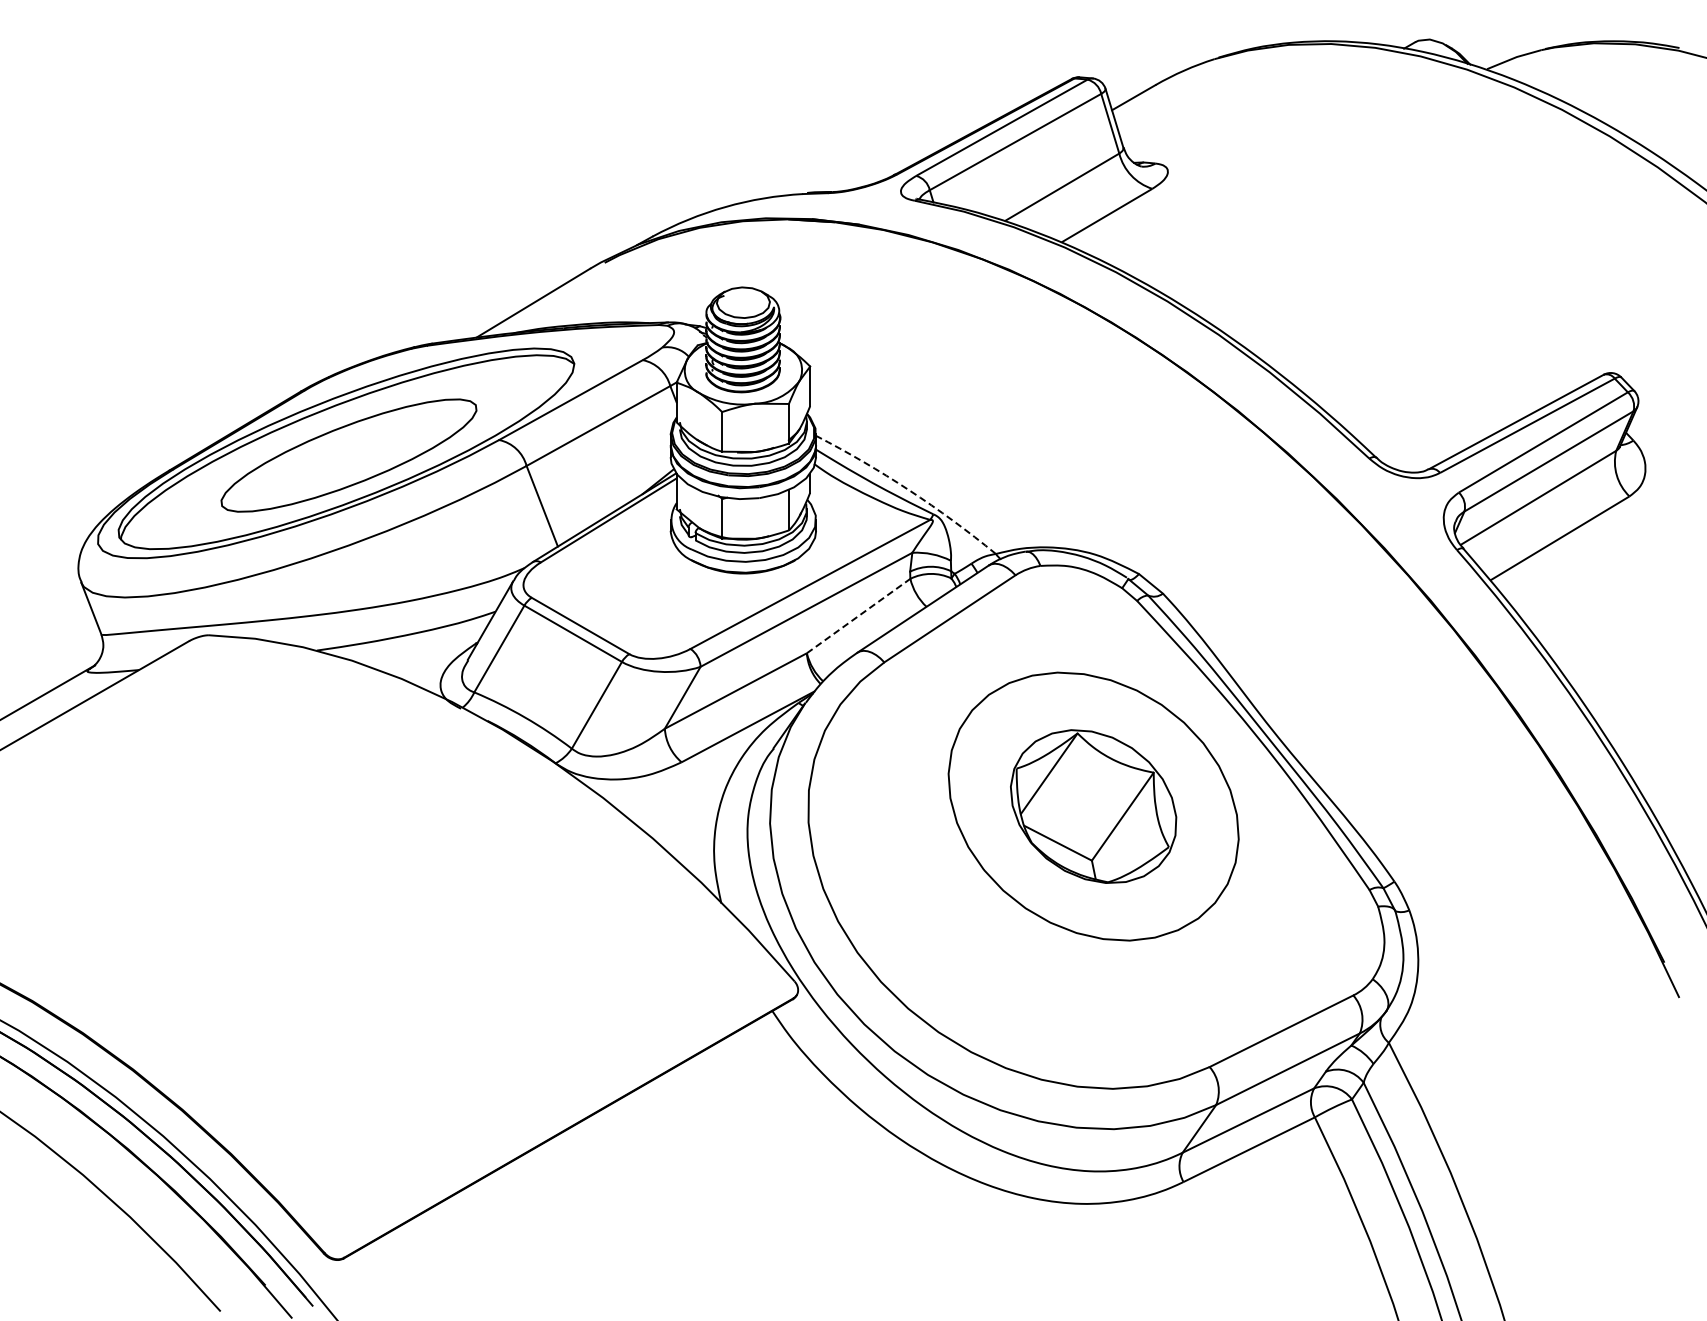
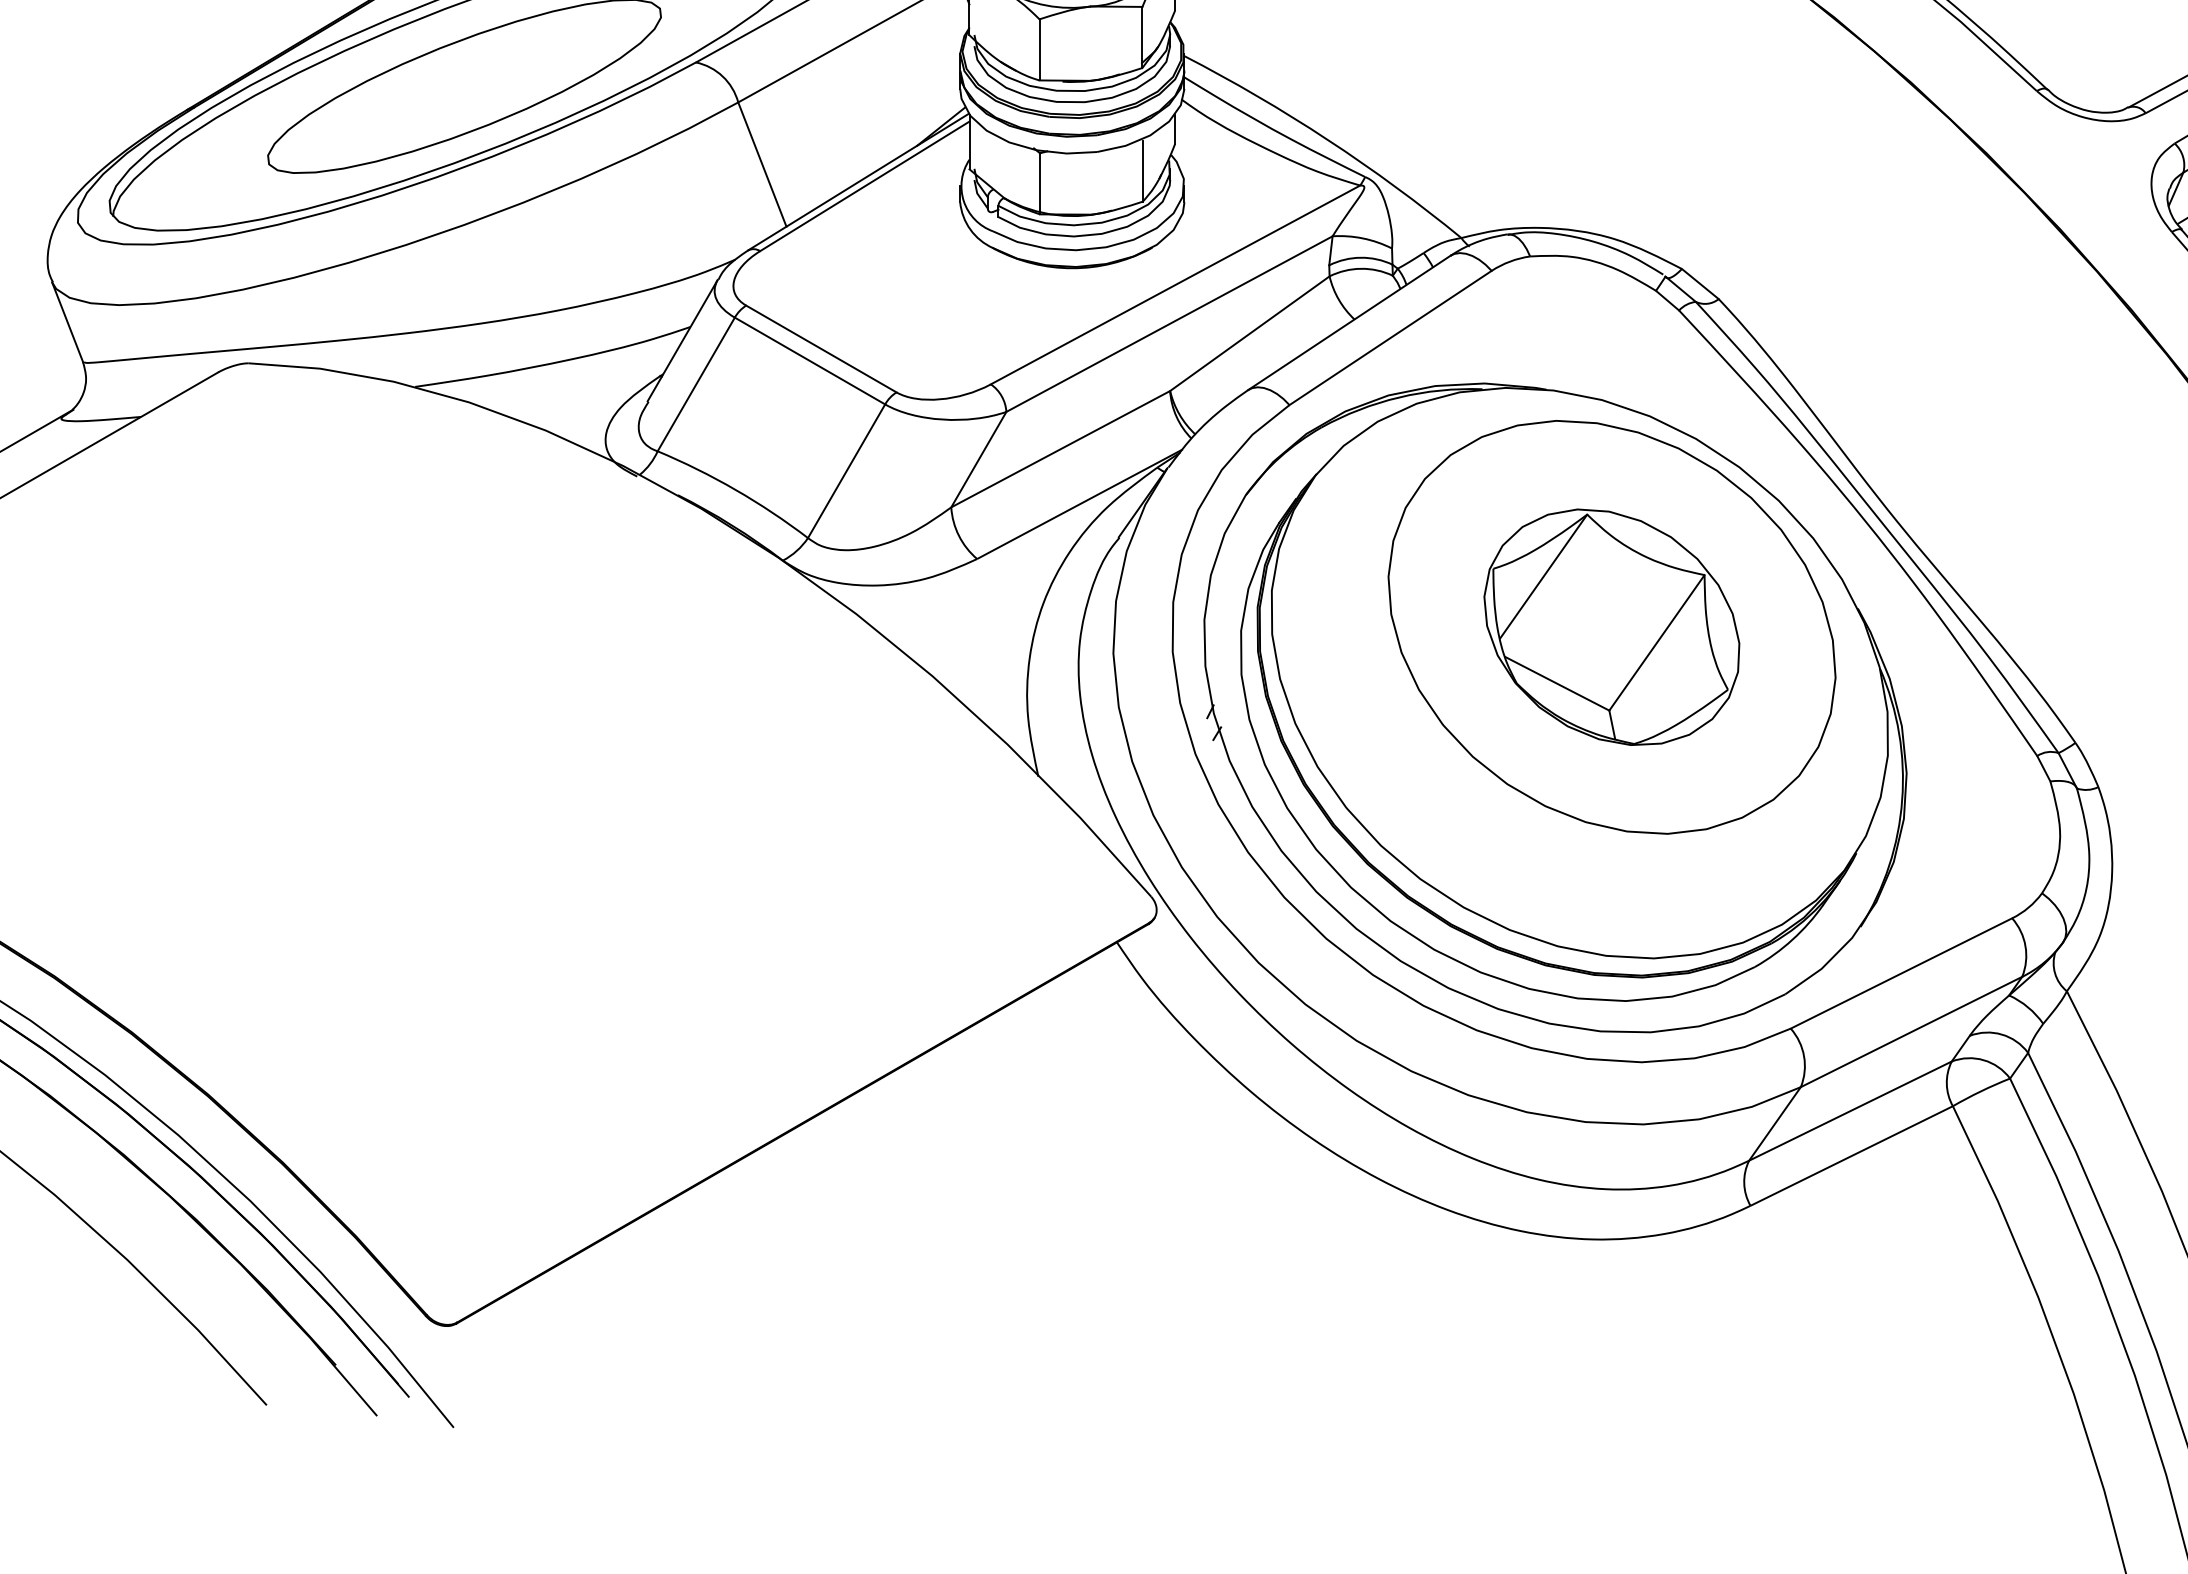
arc: (909, 490) -> (1328, 140), dashed -> solid
line: (858, 616) -> (1249, 334), dashed -> solid
part: (1056, 858) -> (1554, 707), added

